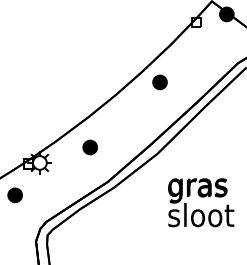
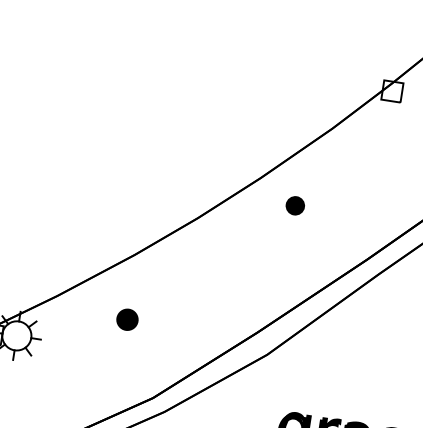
part: (159, 82) -> (294, 205), size x0.6
part: (89, 147) -> (126, 319), size x0.7

